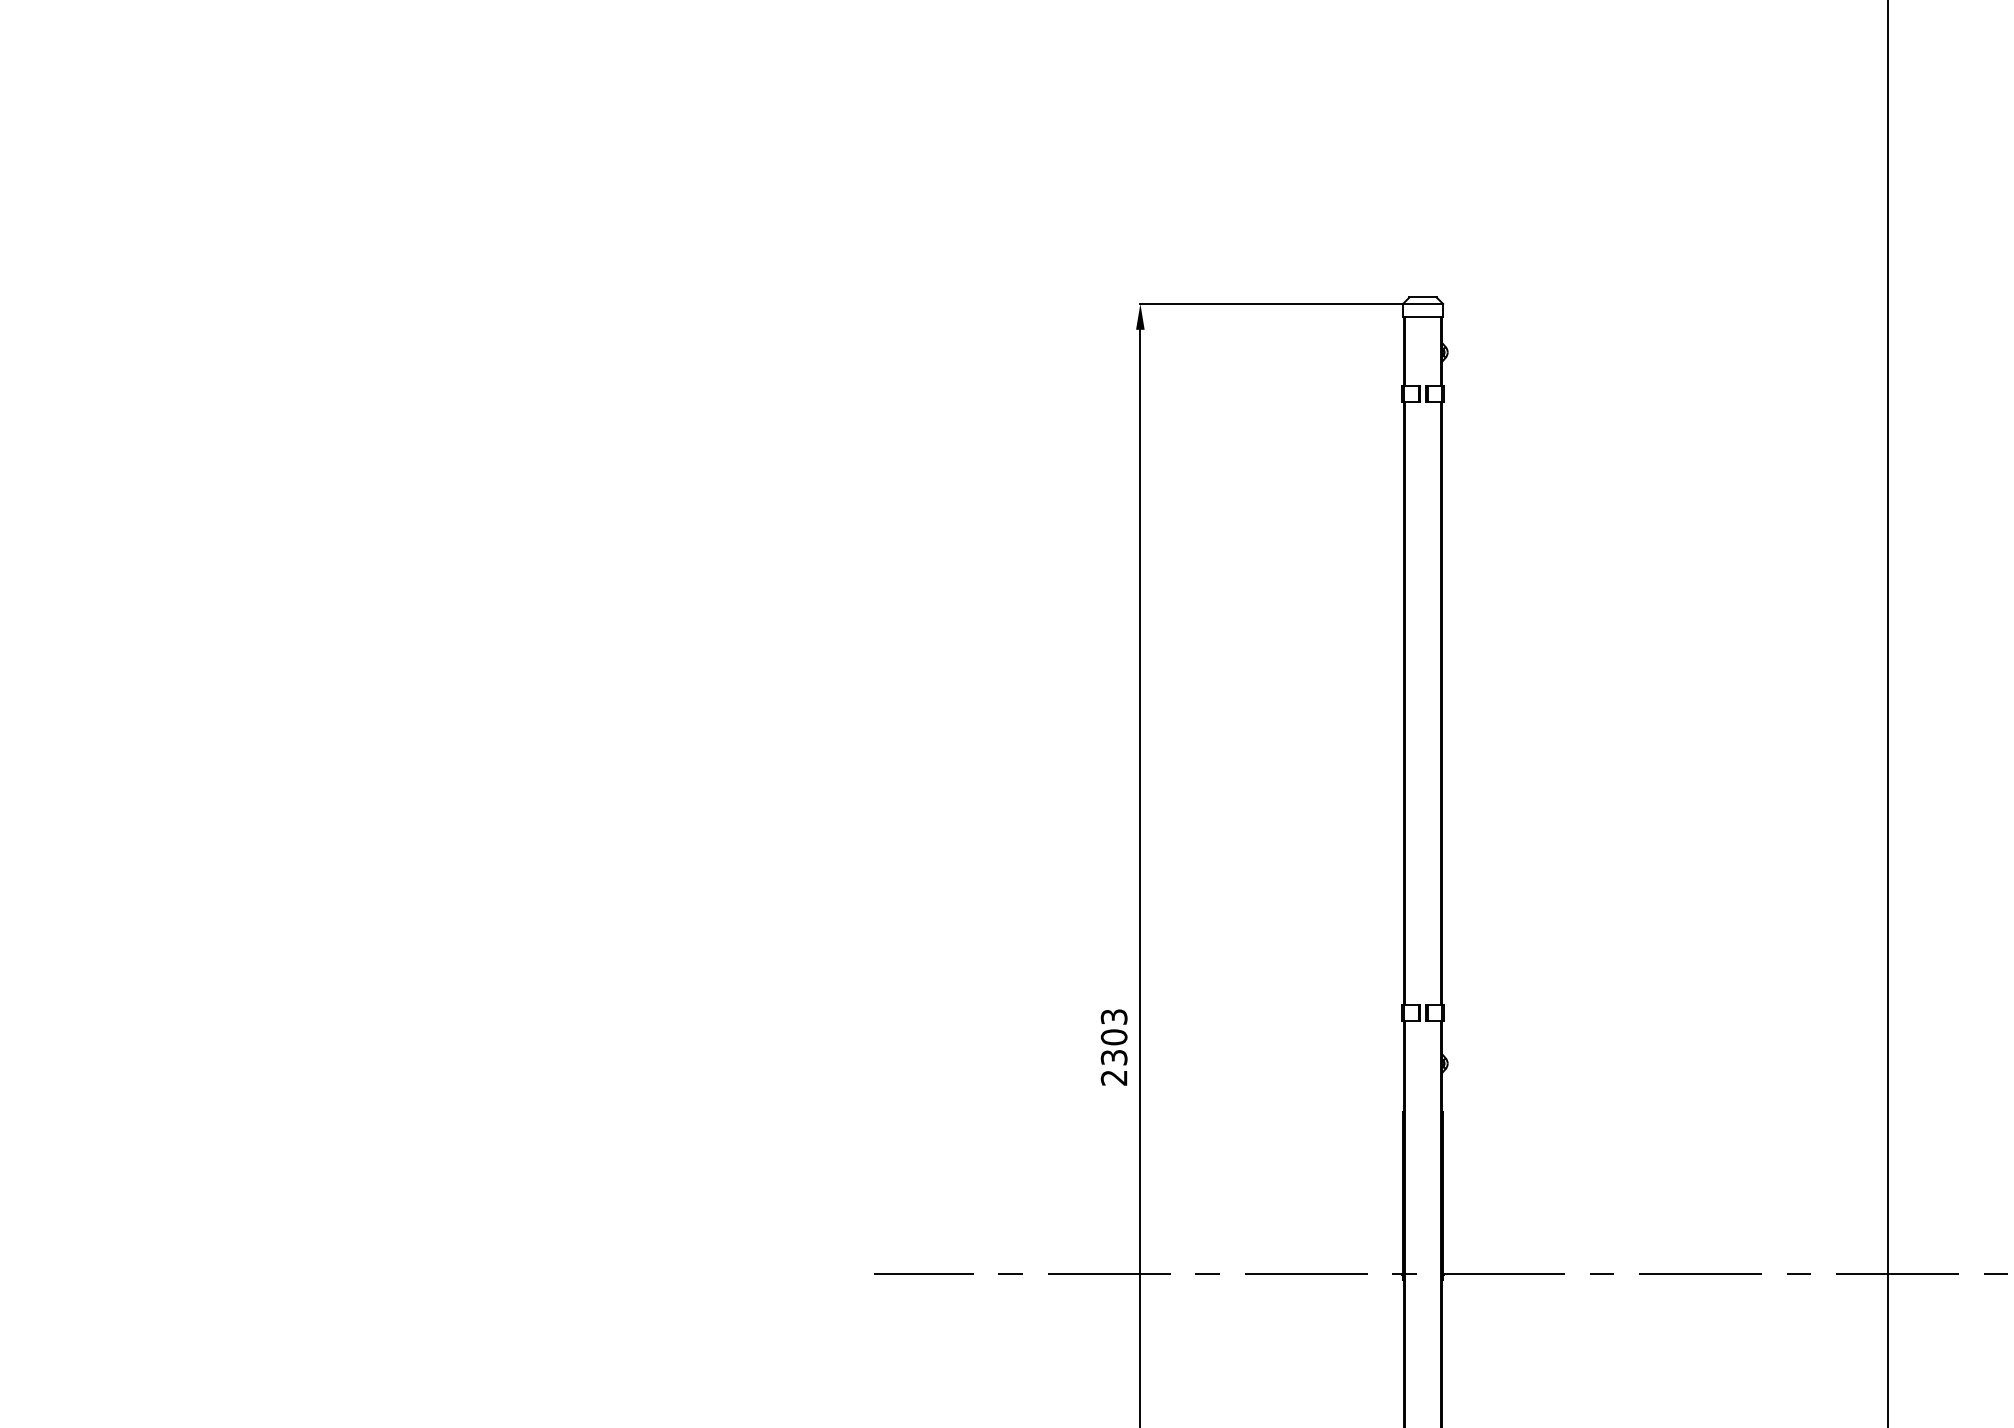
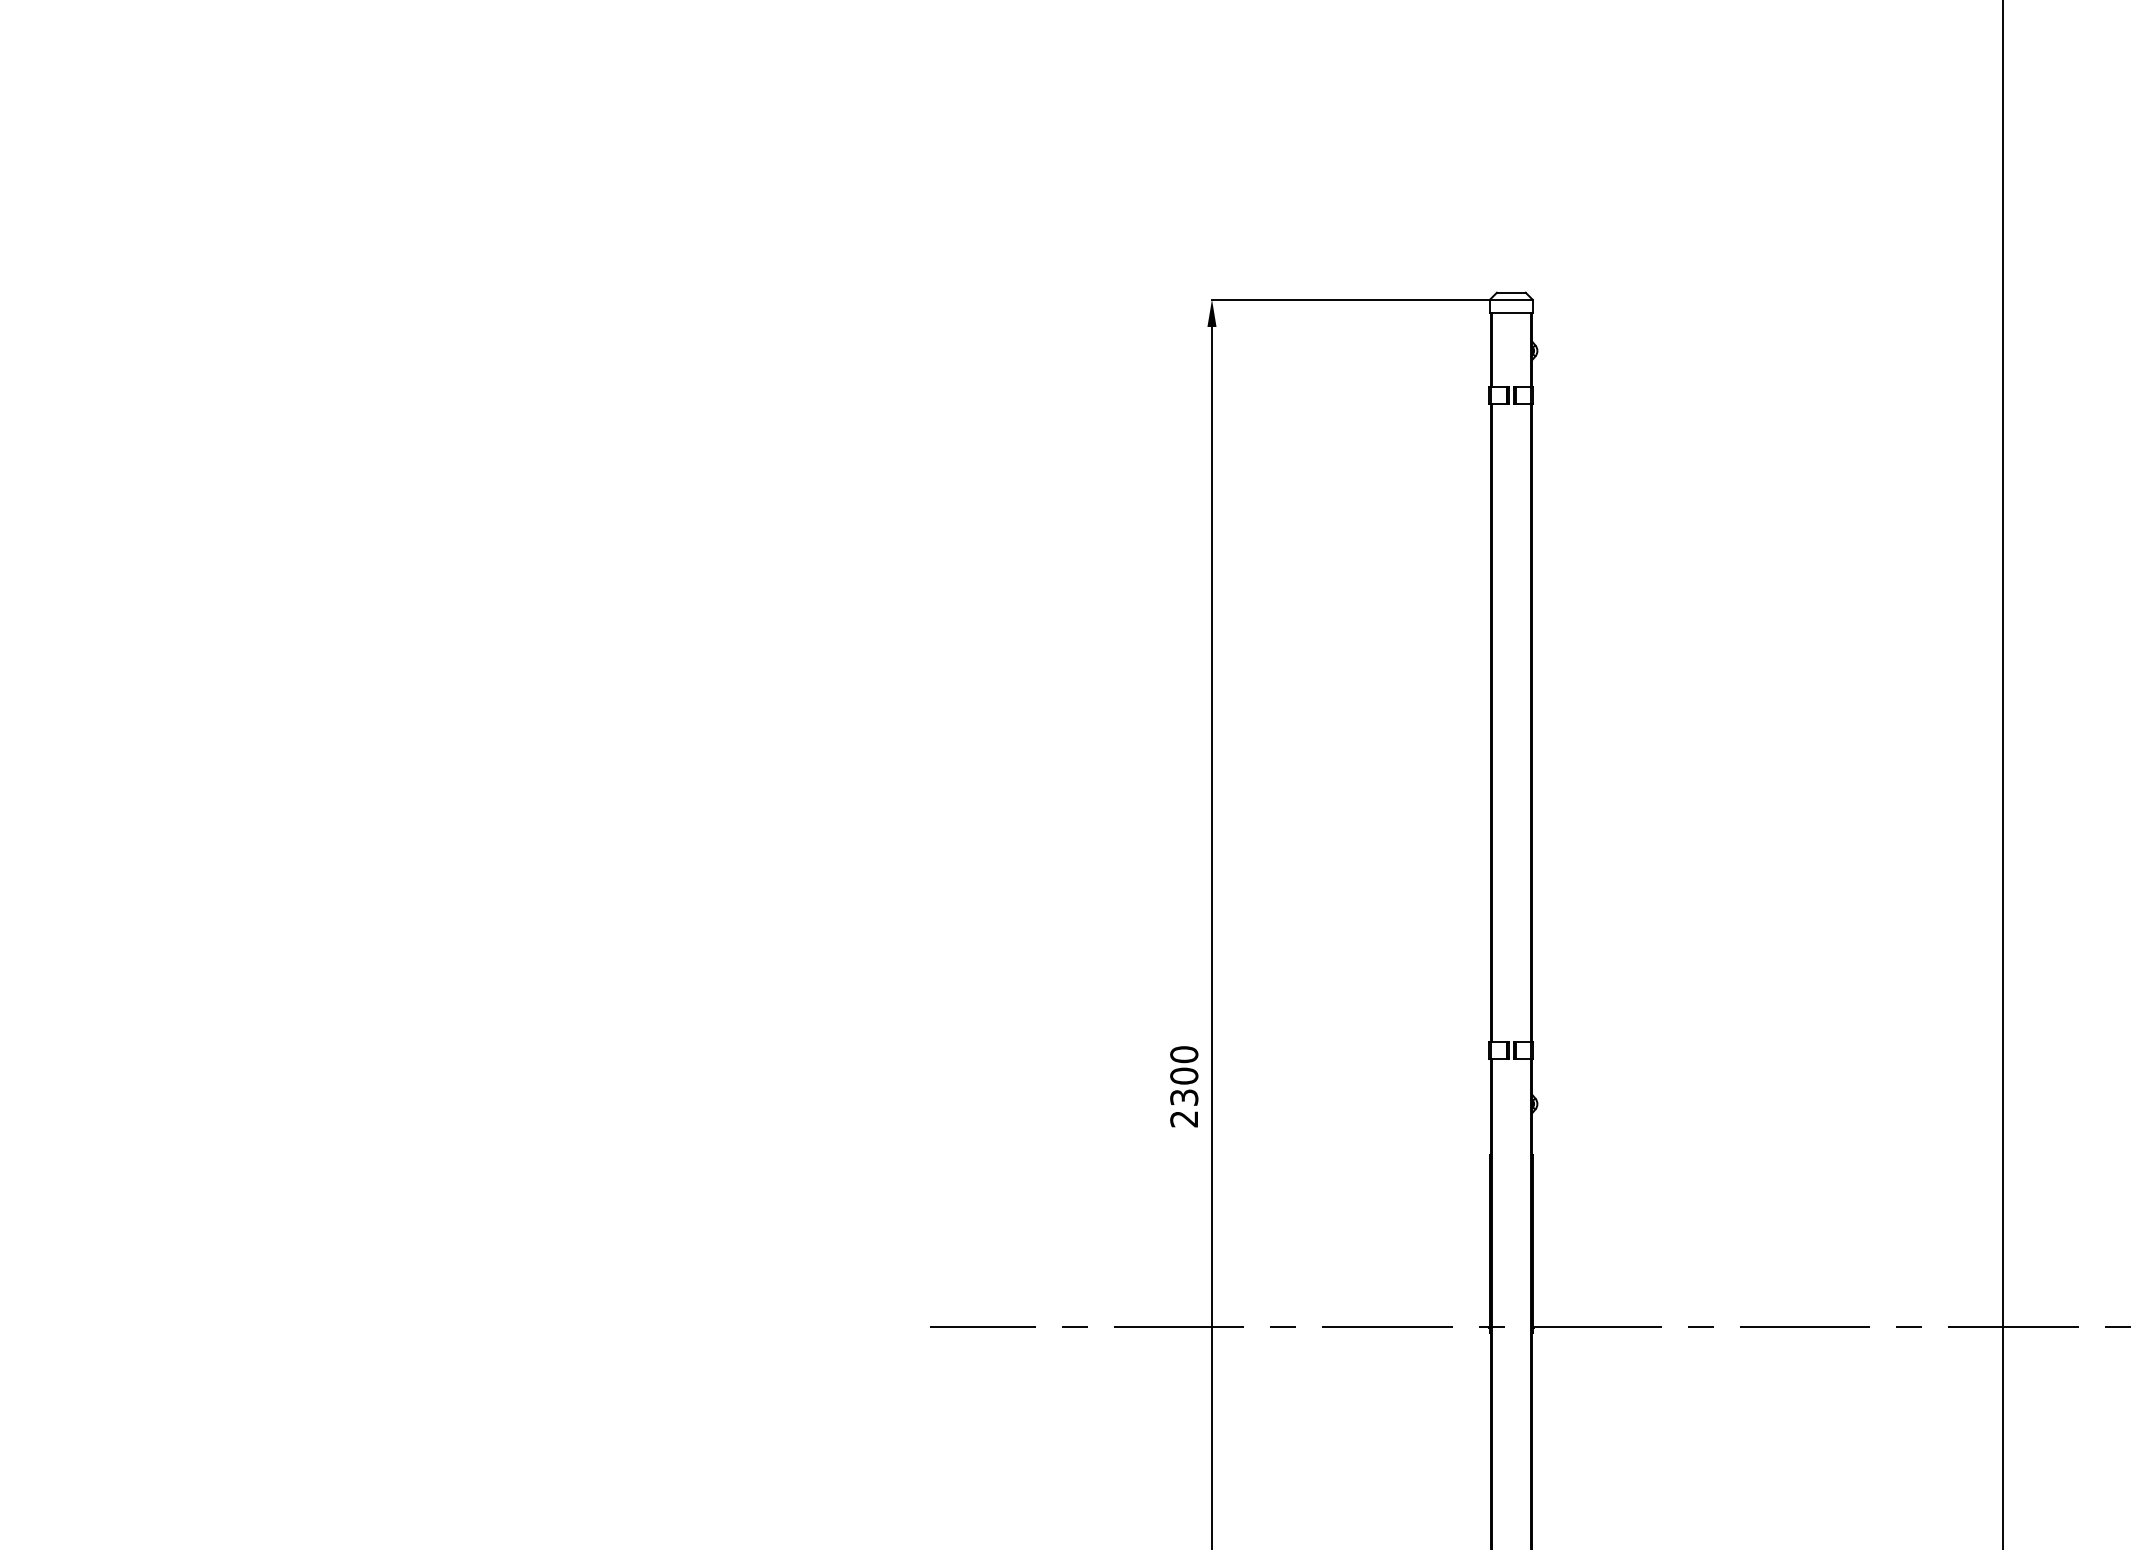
text: (1114, 1016) -> (1184, 1054), 2303 -> 2300

